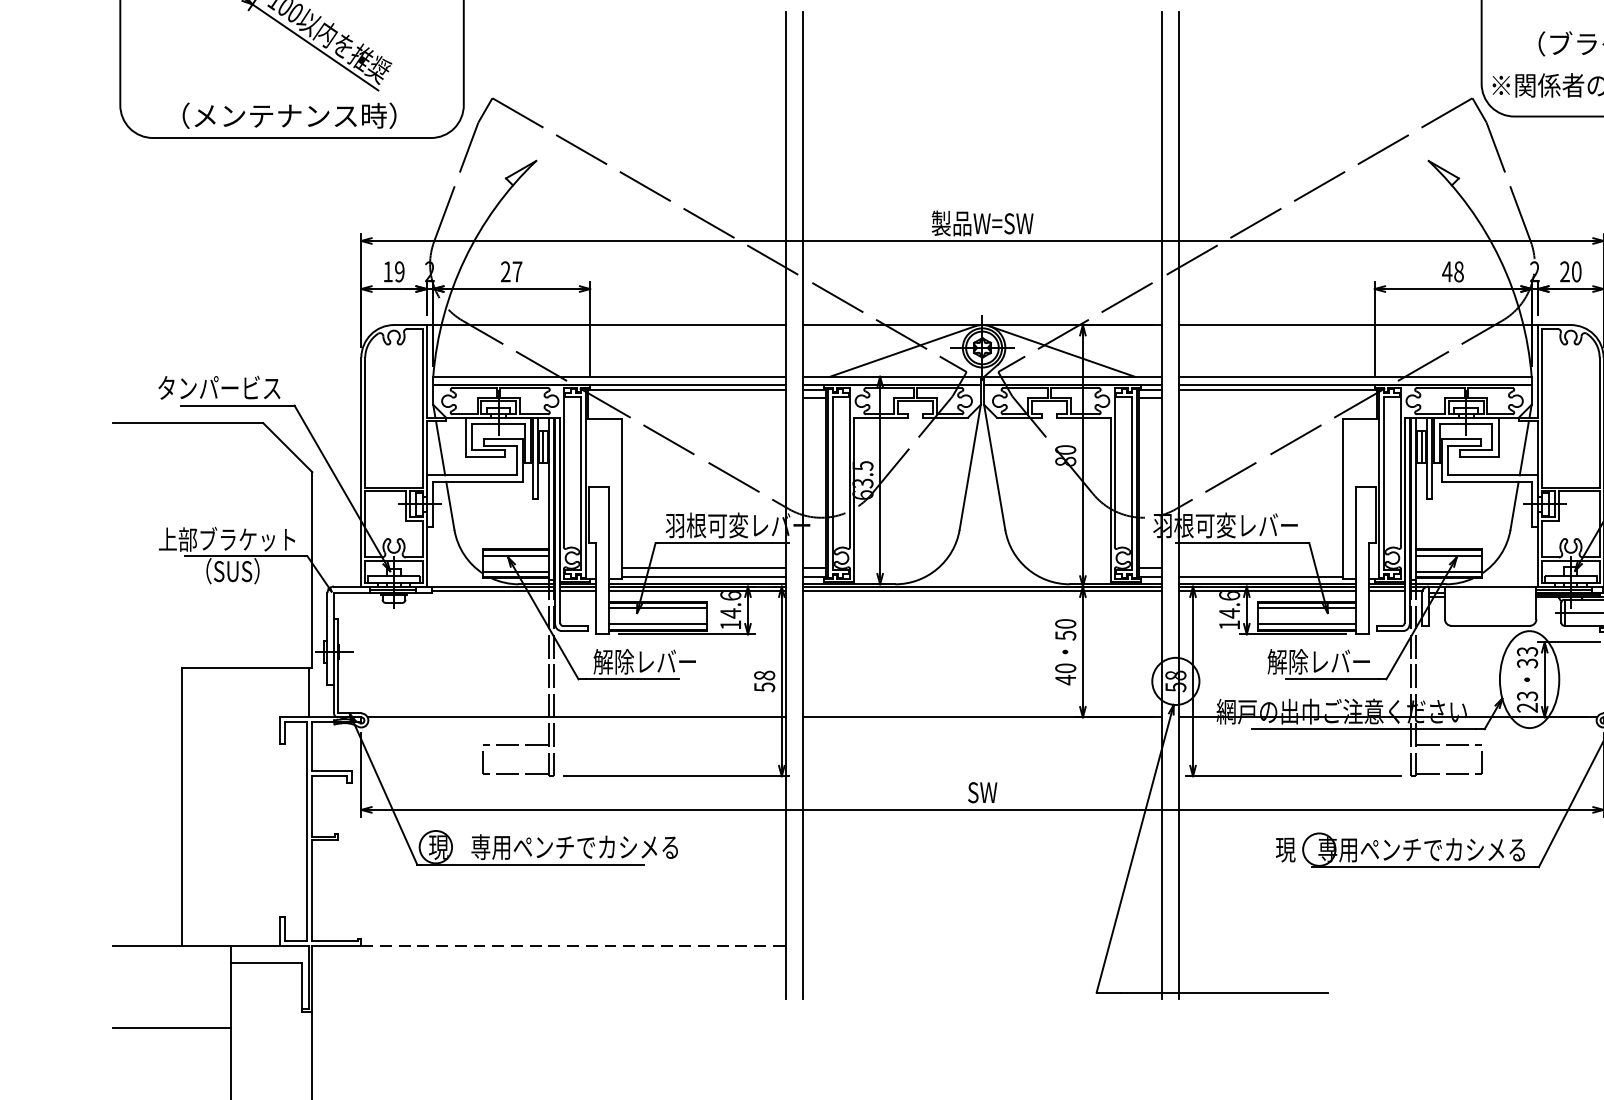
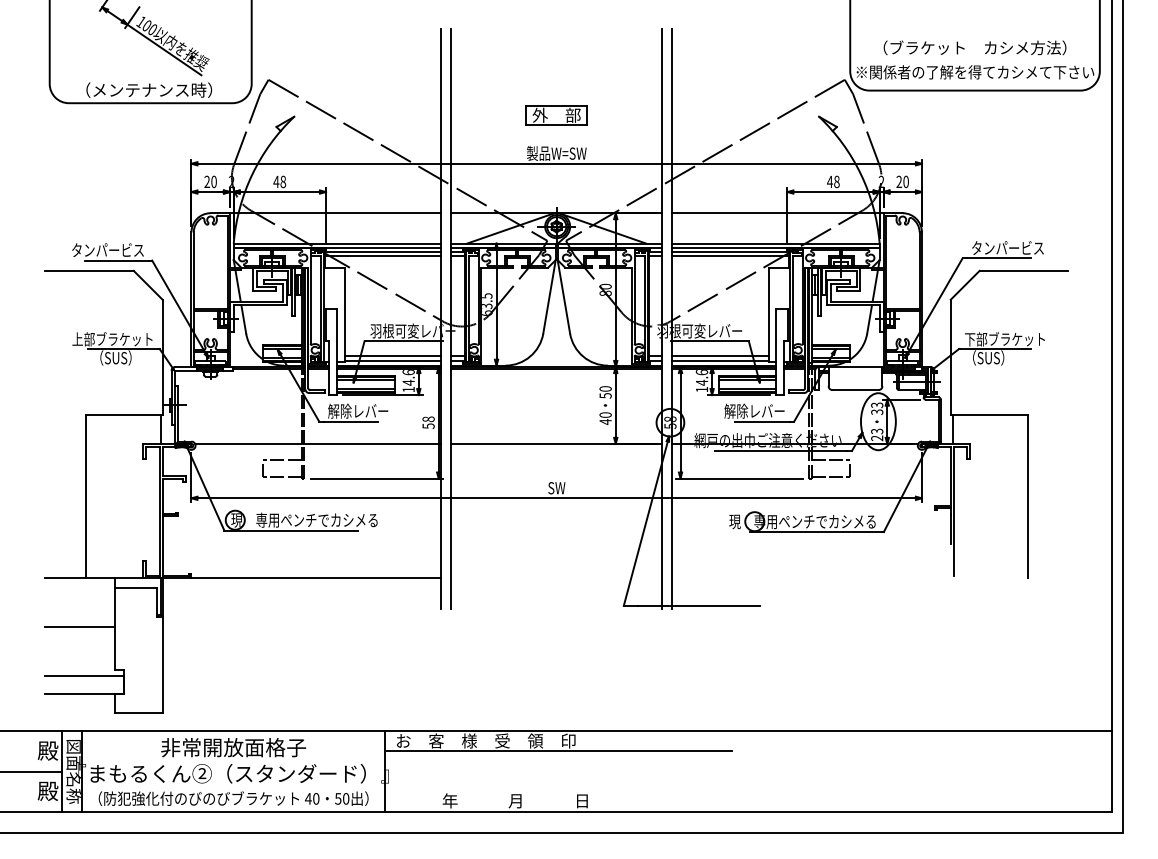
part: (982, 158) -> (556, 115), added
text: (393, 271) -> (210, 181), 19 -> 20
text: (511, 271) -> (279, 181), 27 -> 48
line: (686, 398) -> (382, 256), added
line: (1278, 398) -> (730, 256), added
line: (1261, 568) -> (720, 356), added
line: (573, 946) -> (316, 578), dashed -> solid

